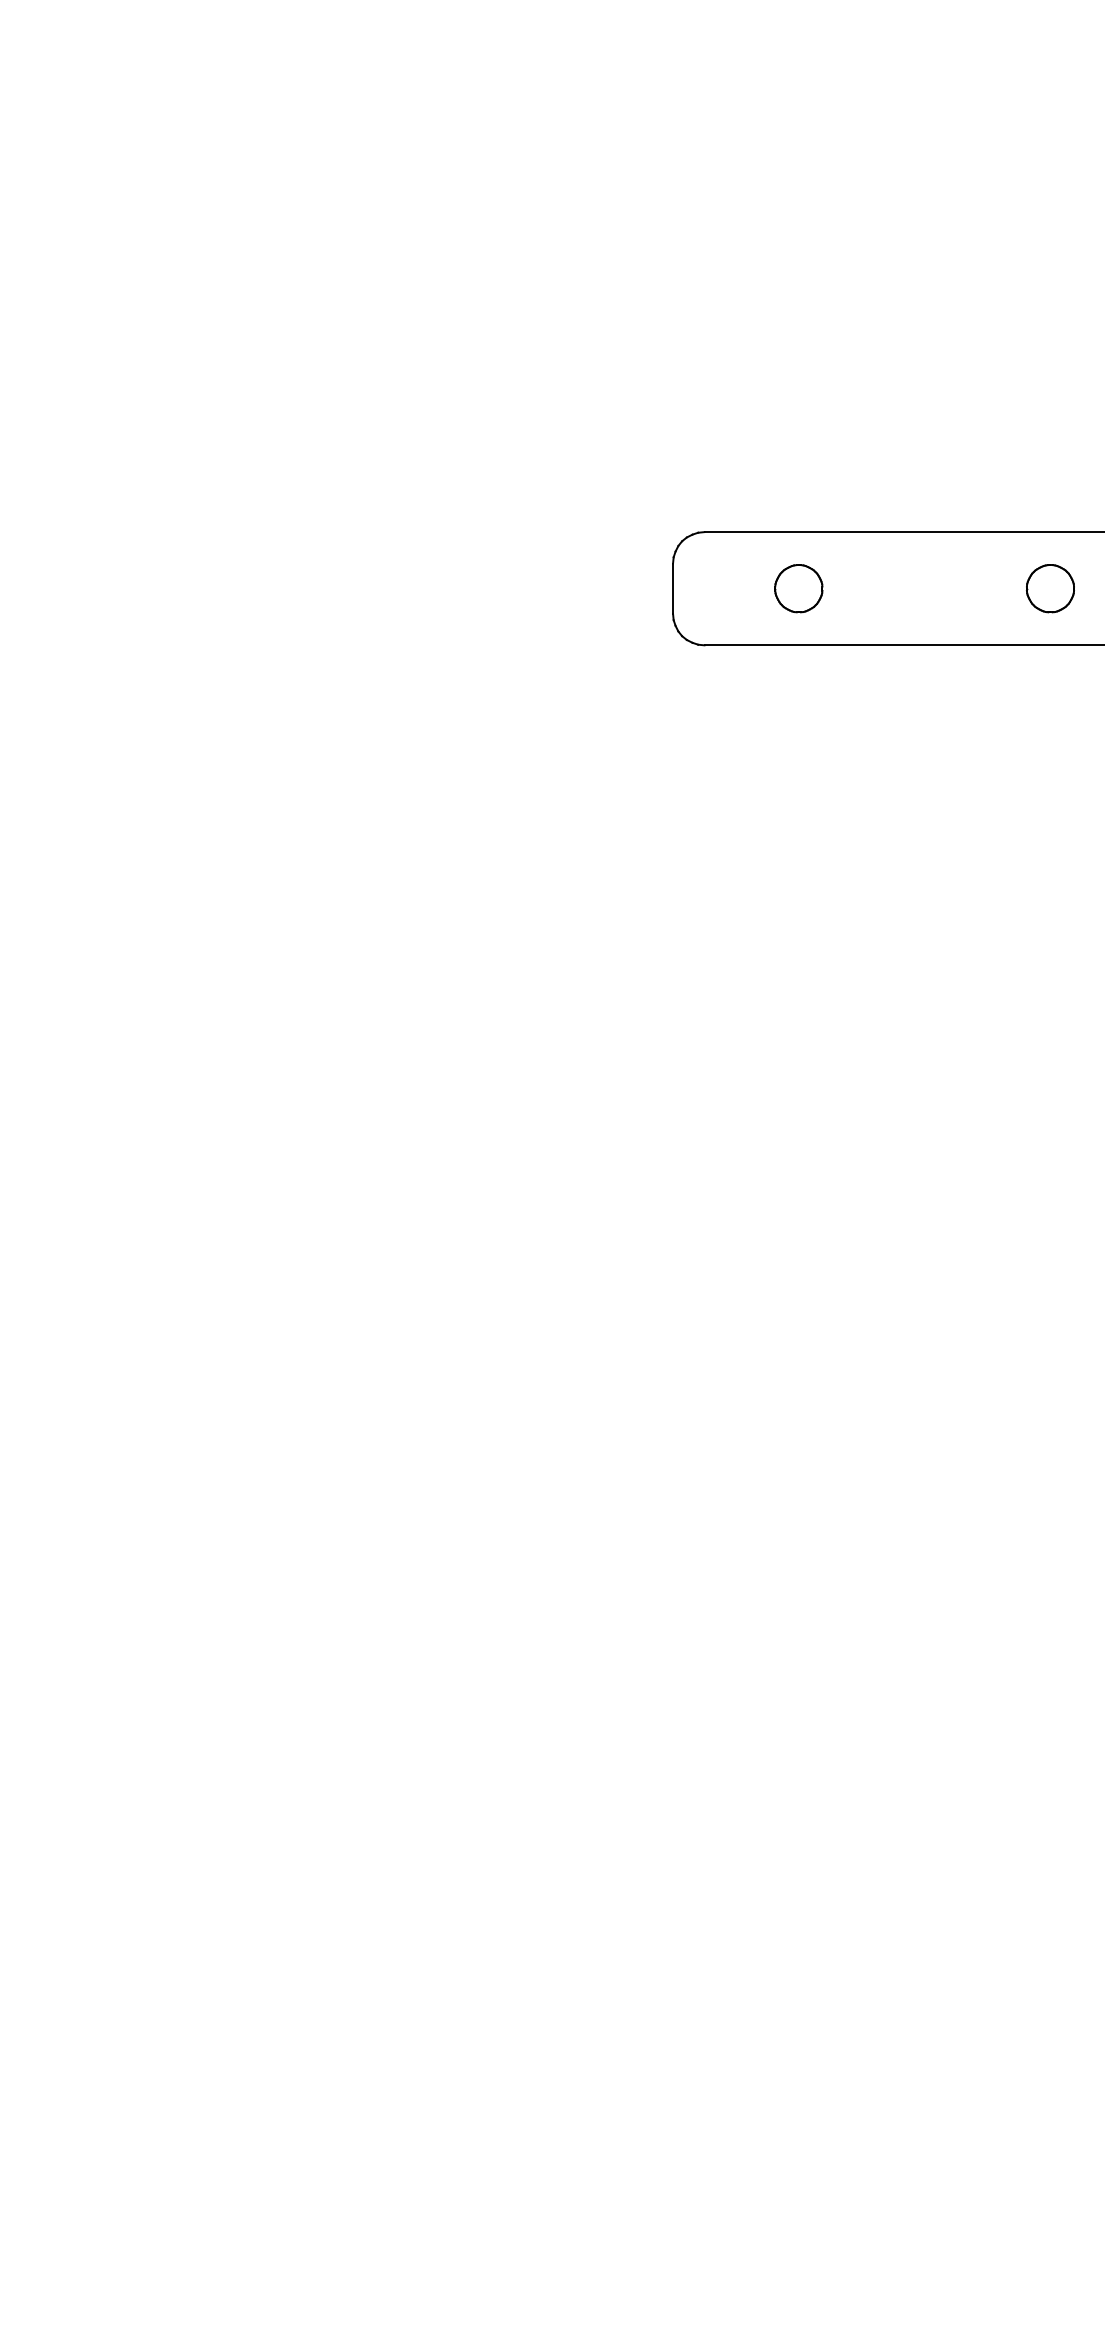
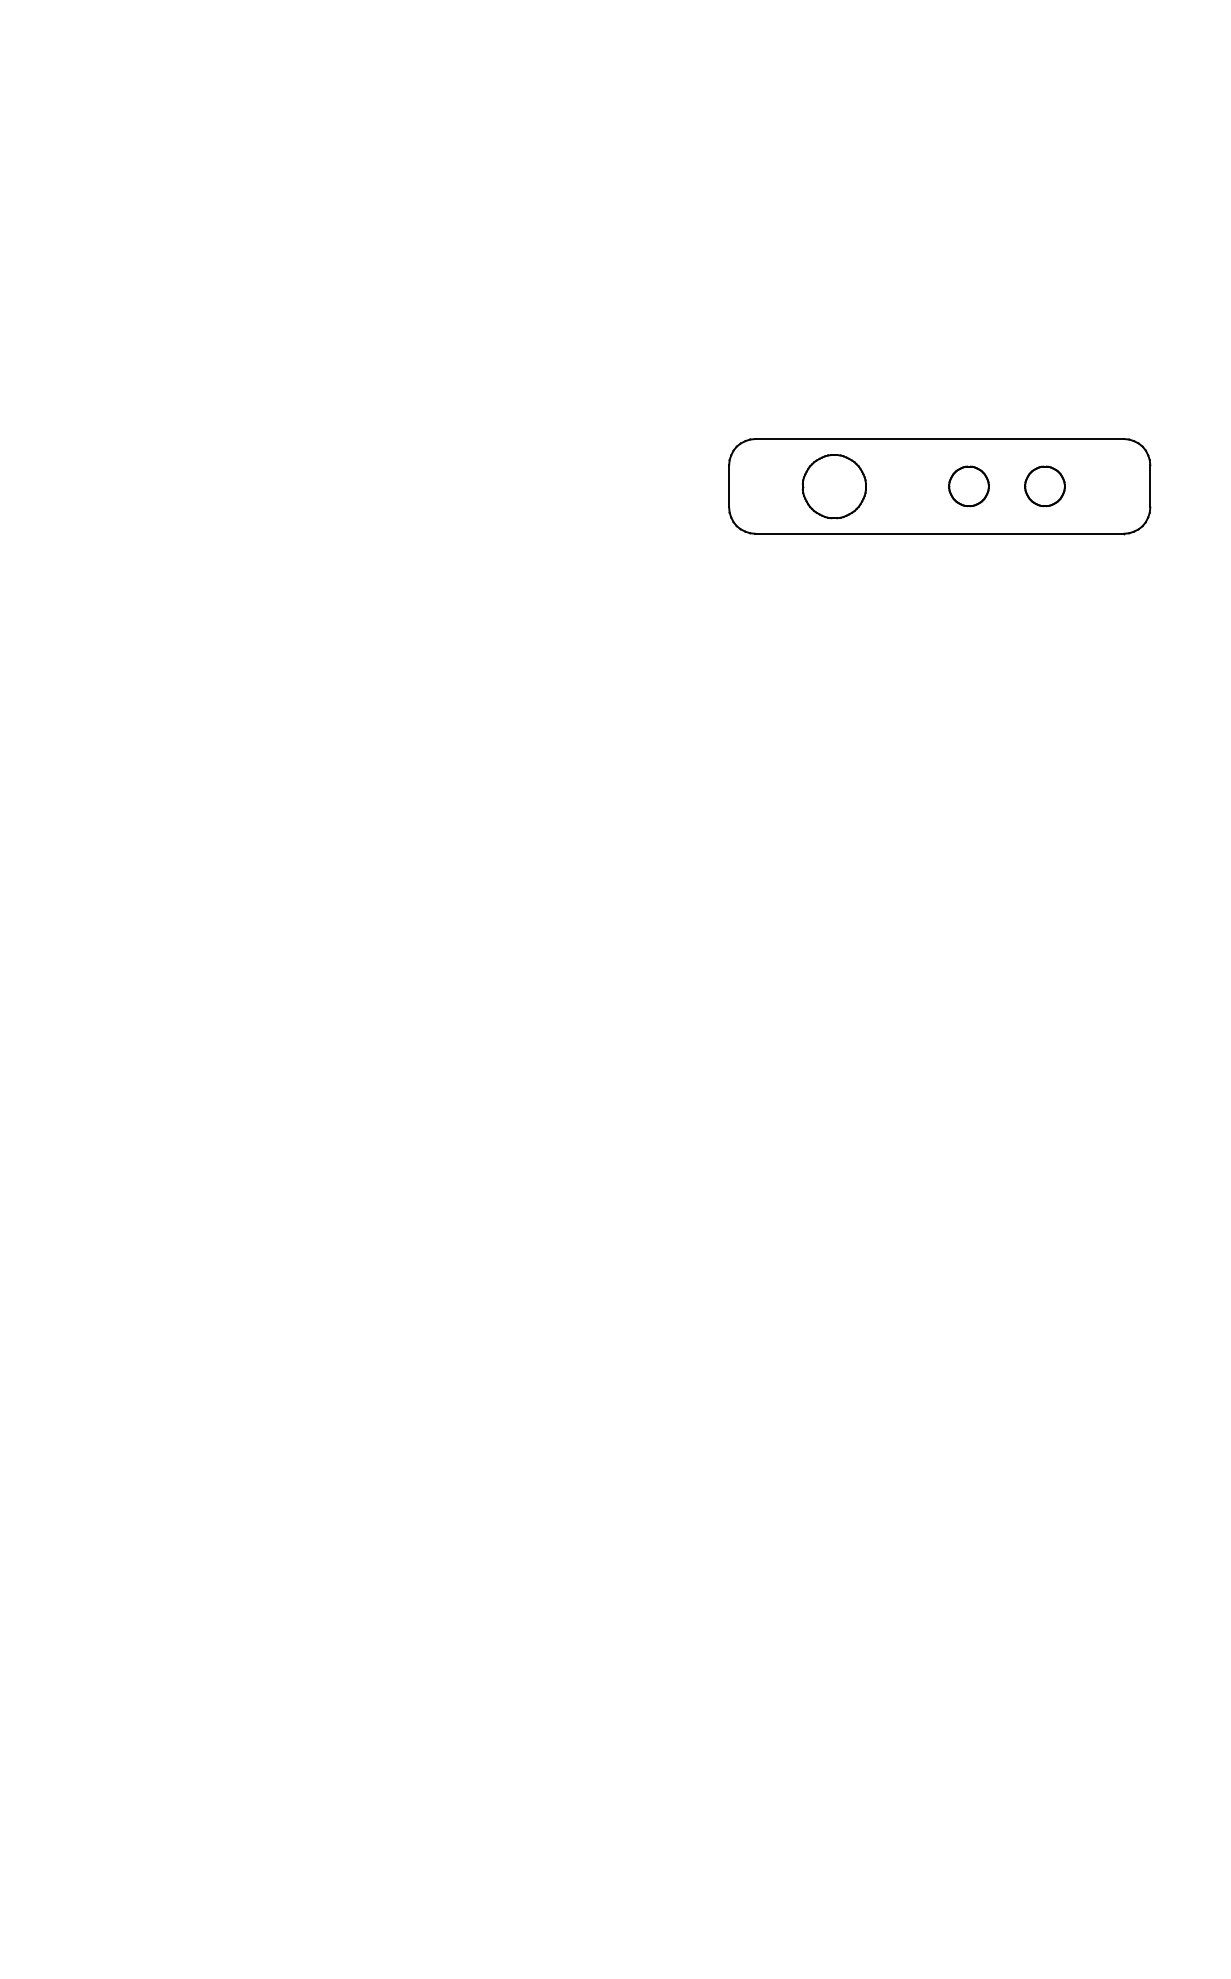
part: (798, 587) -> (834, 485), size x1.6
part: (959, 588) -> (968, 486), added

